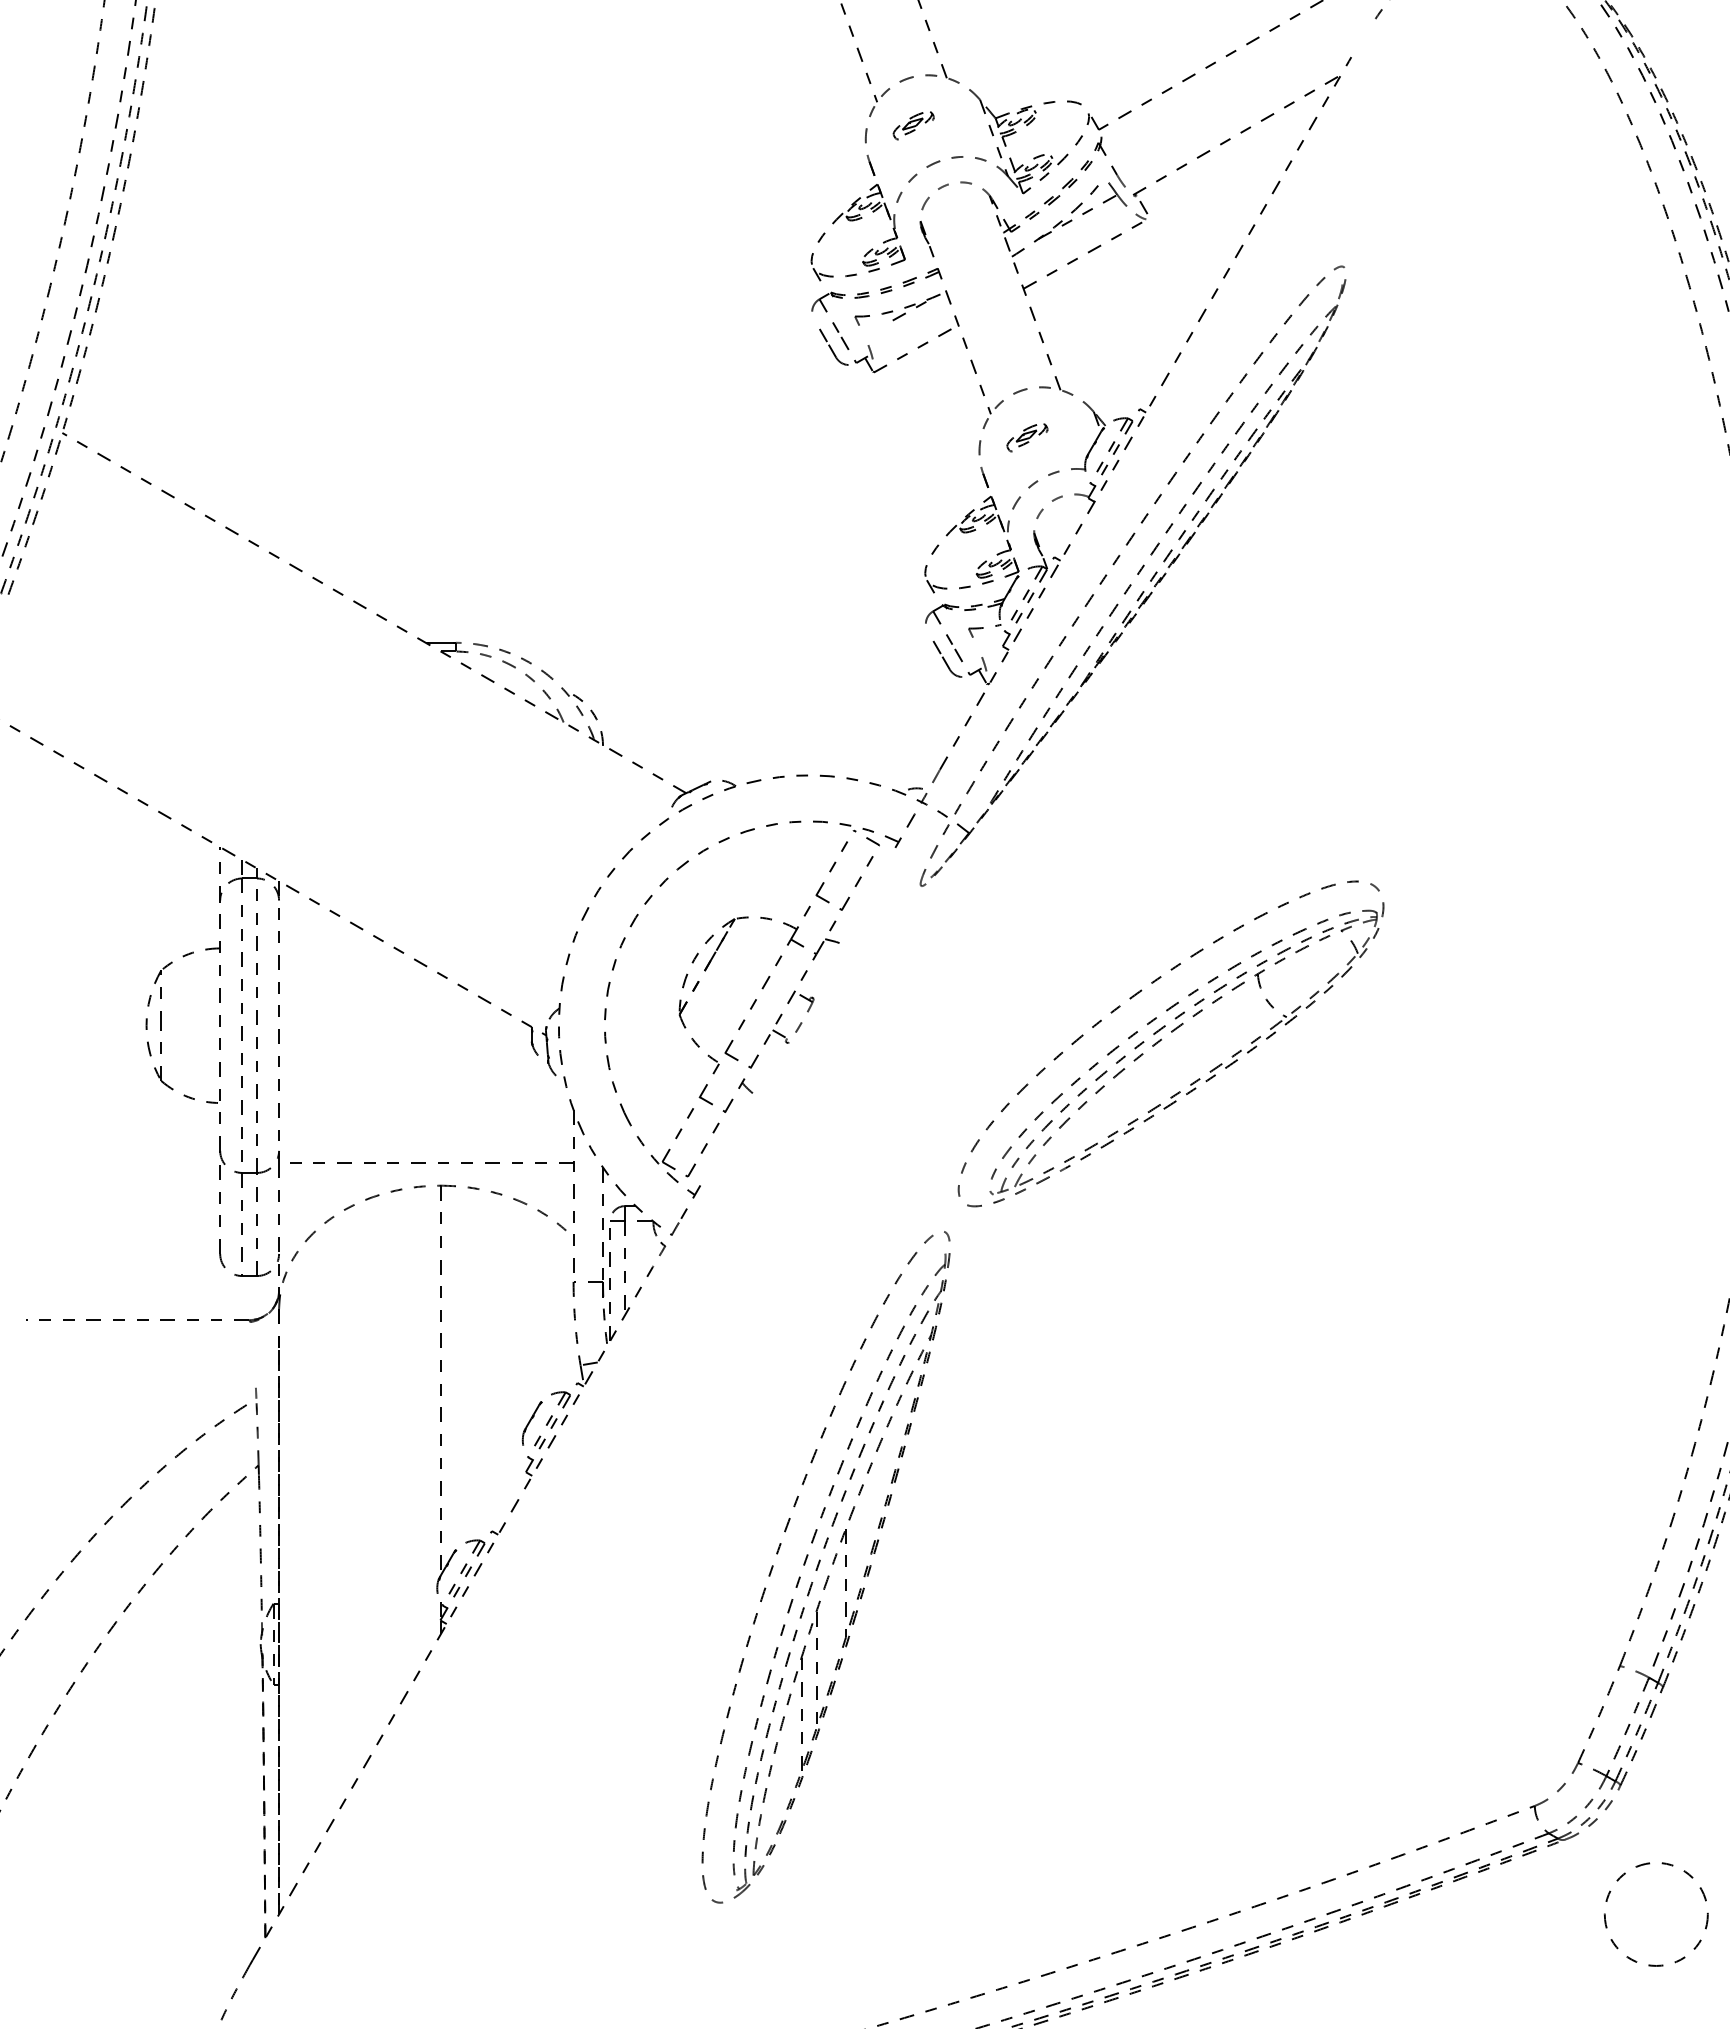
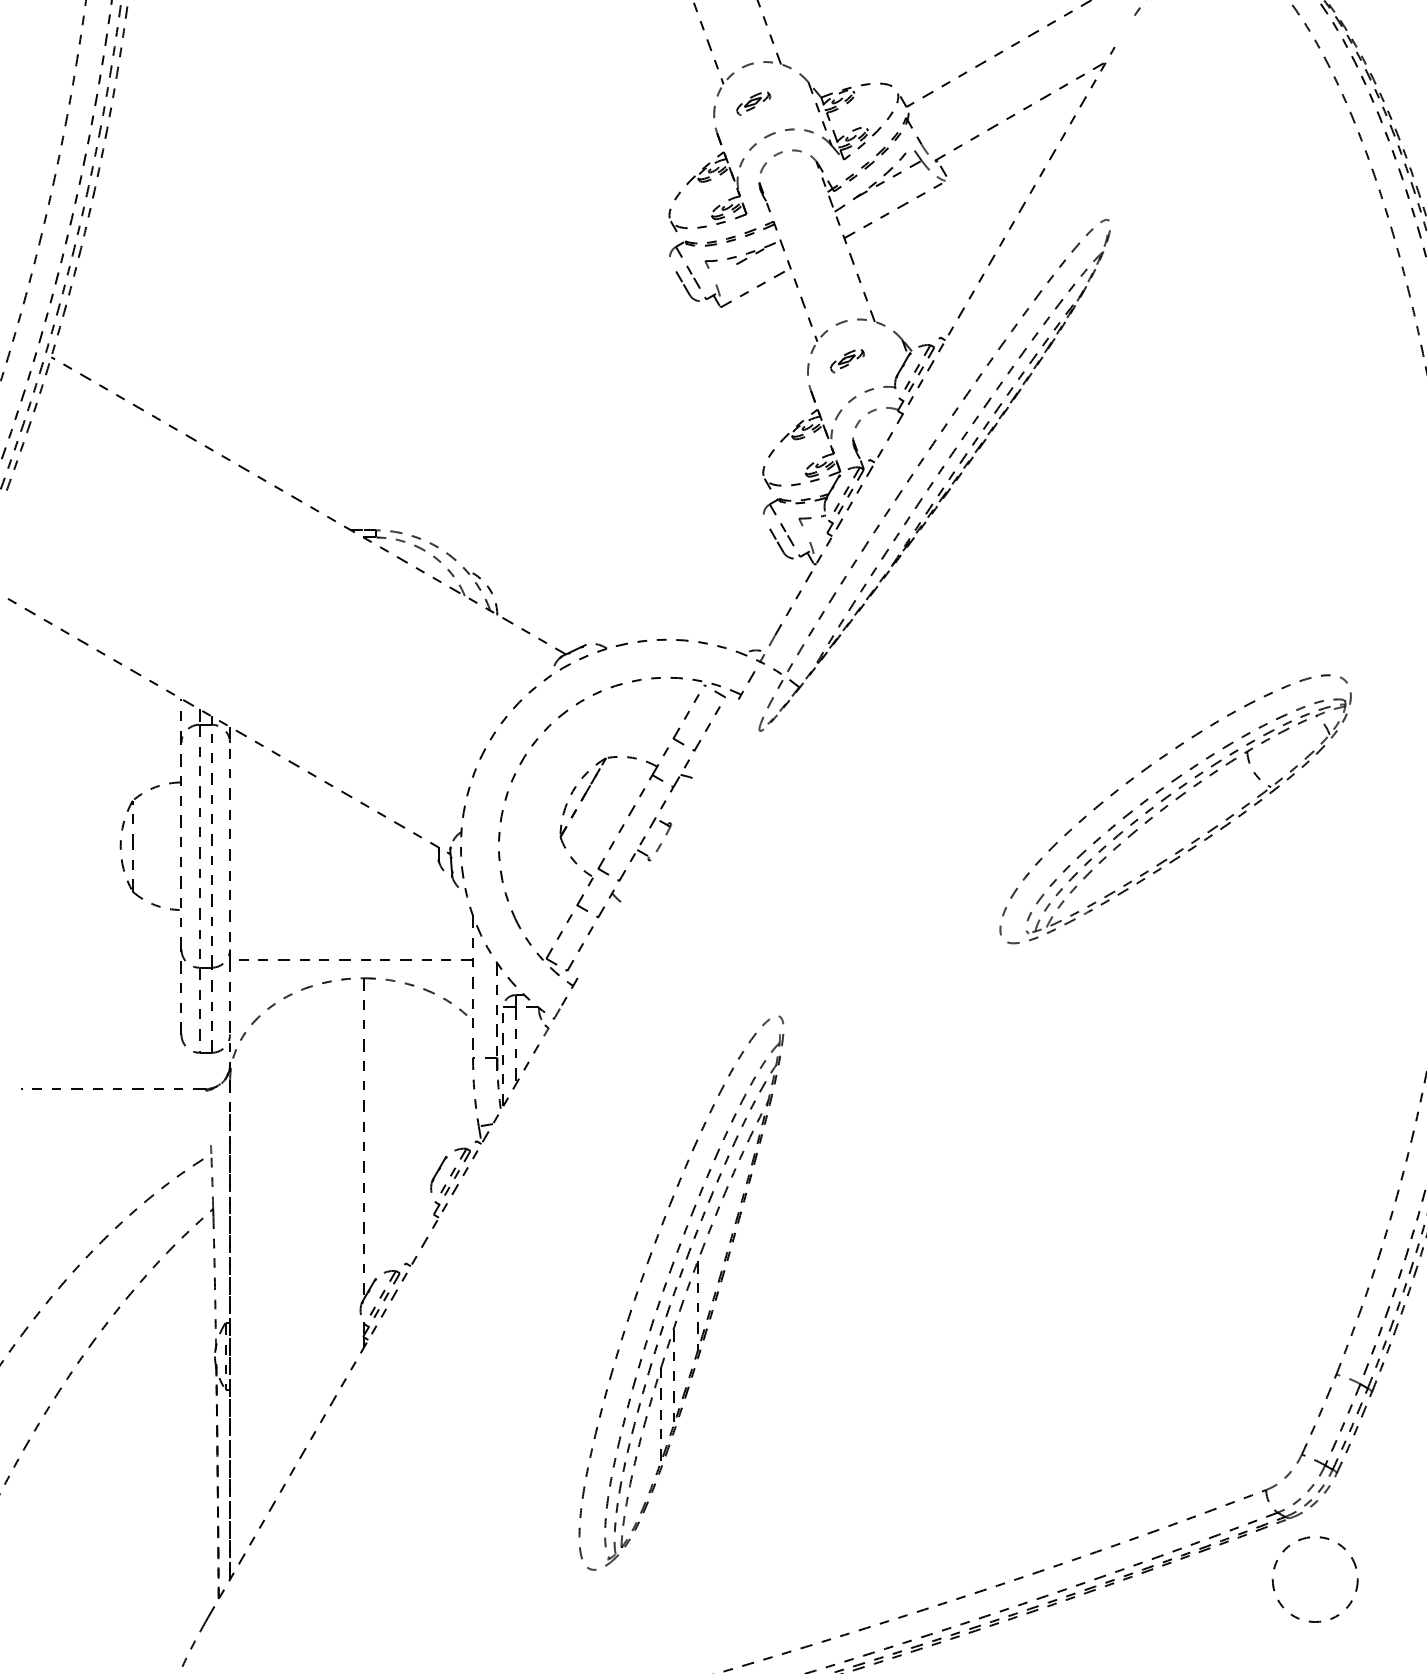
part: (1161, 1040) -> (1167, 806), moved
circle: (1655, 1914) -> (1314, 1579), moved

